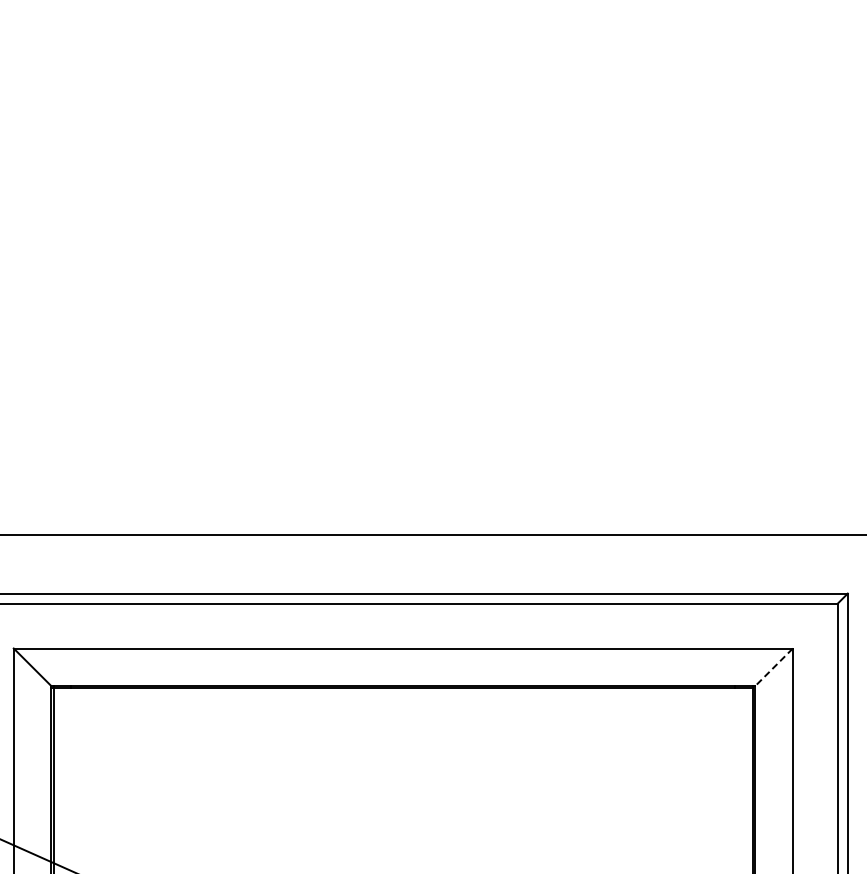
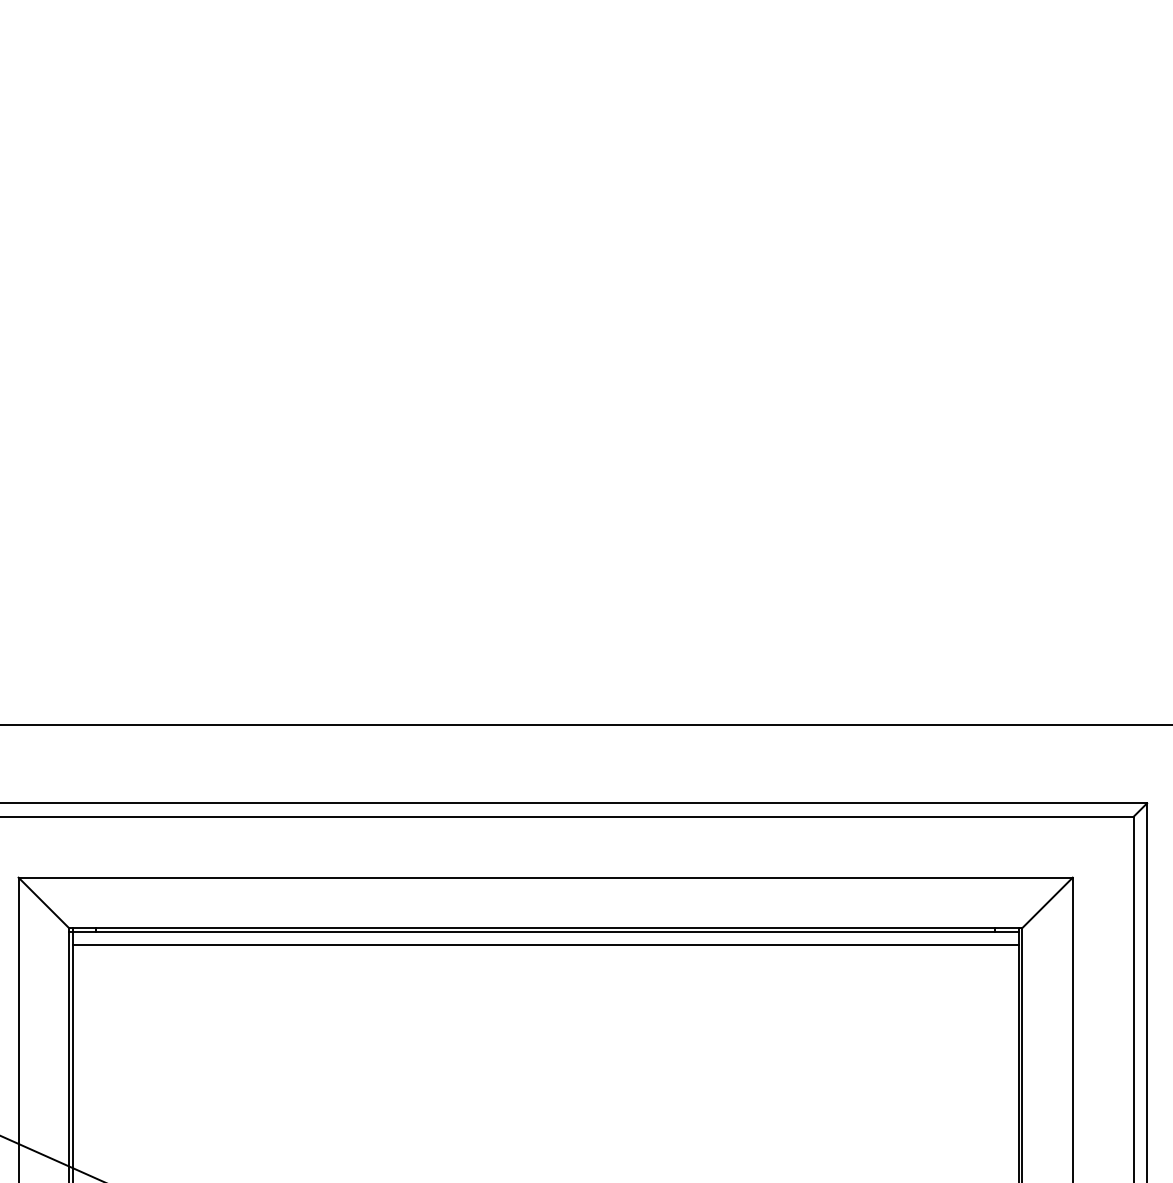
line: (773, 667) -> (1046, 903), dashed -> solid
line: (402, 698) -> (544, 945), added

